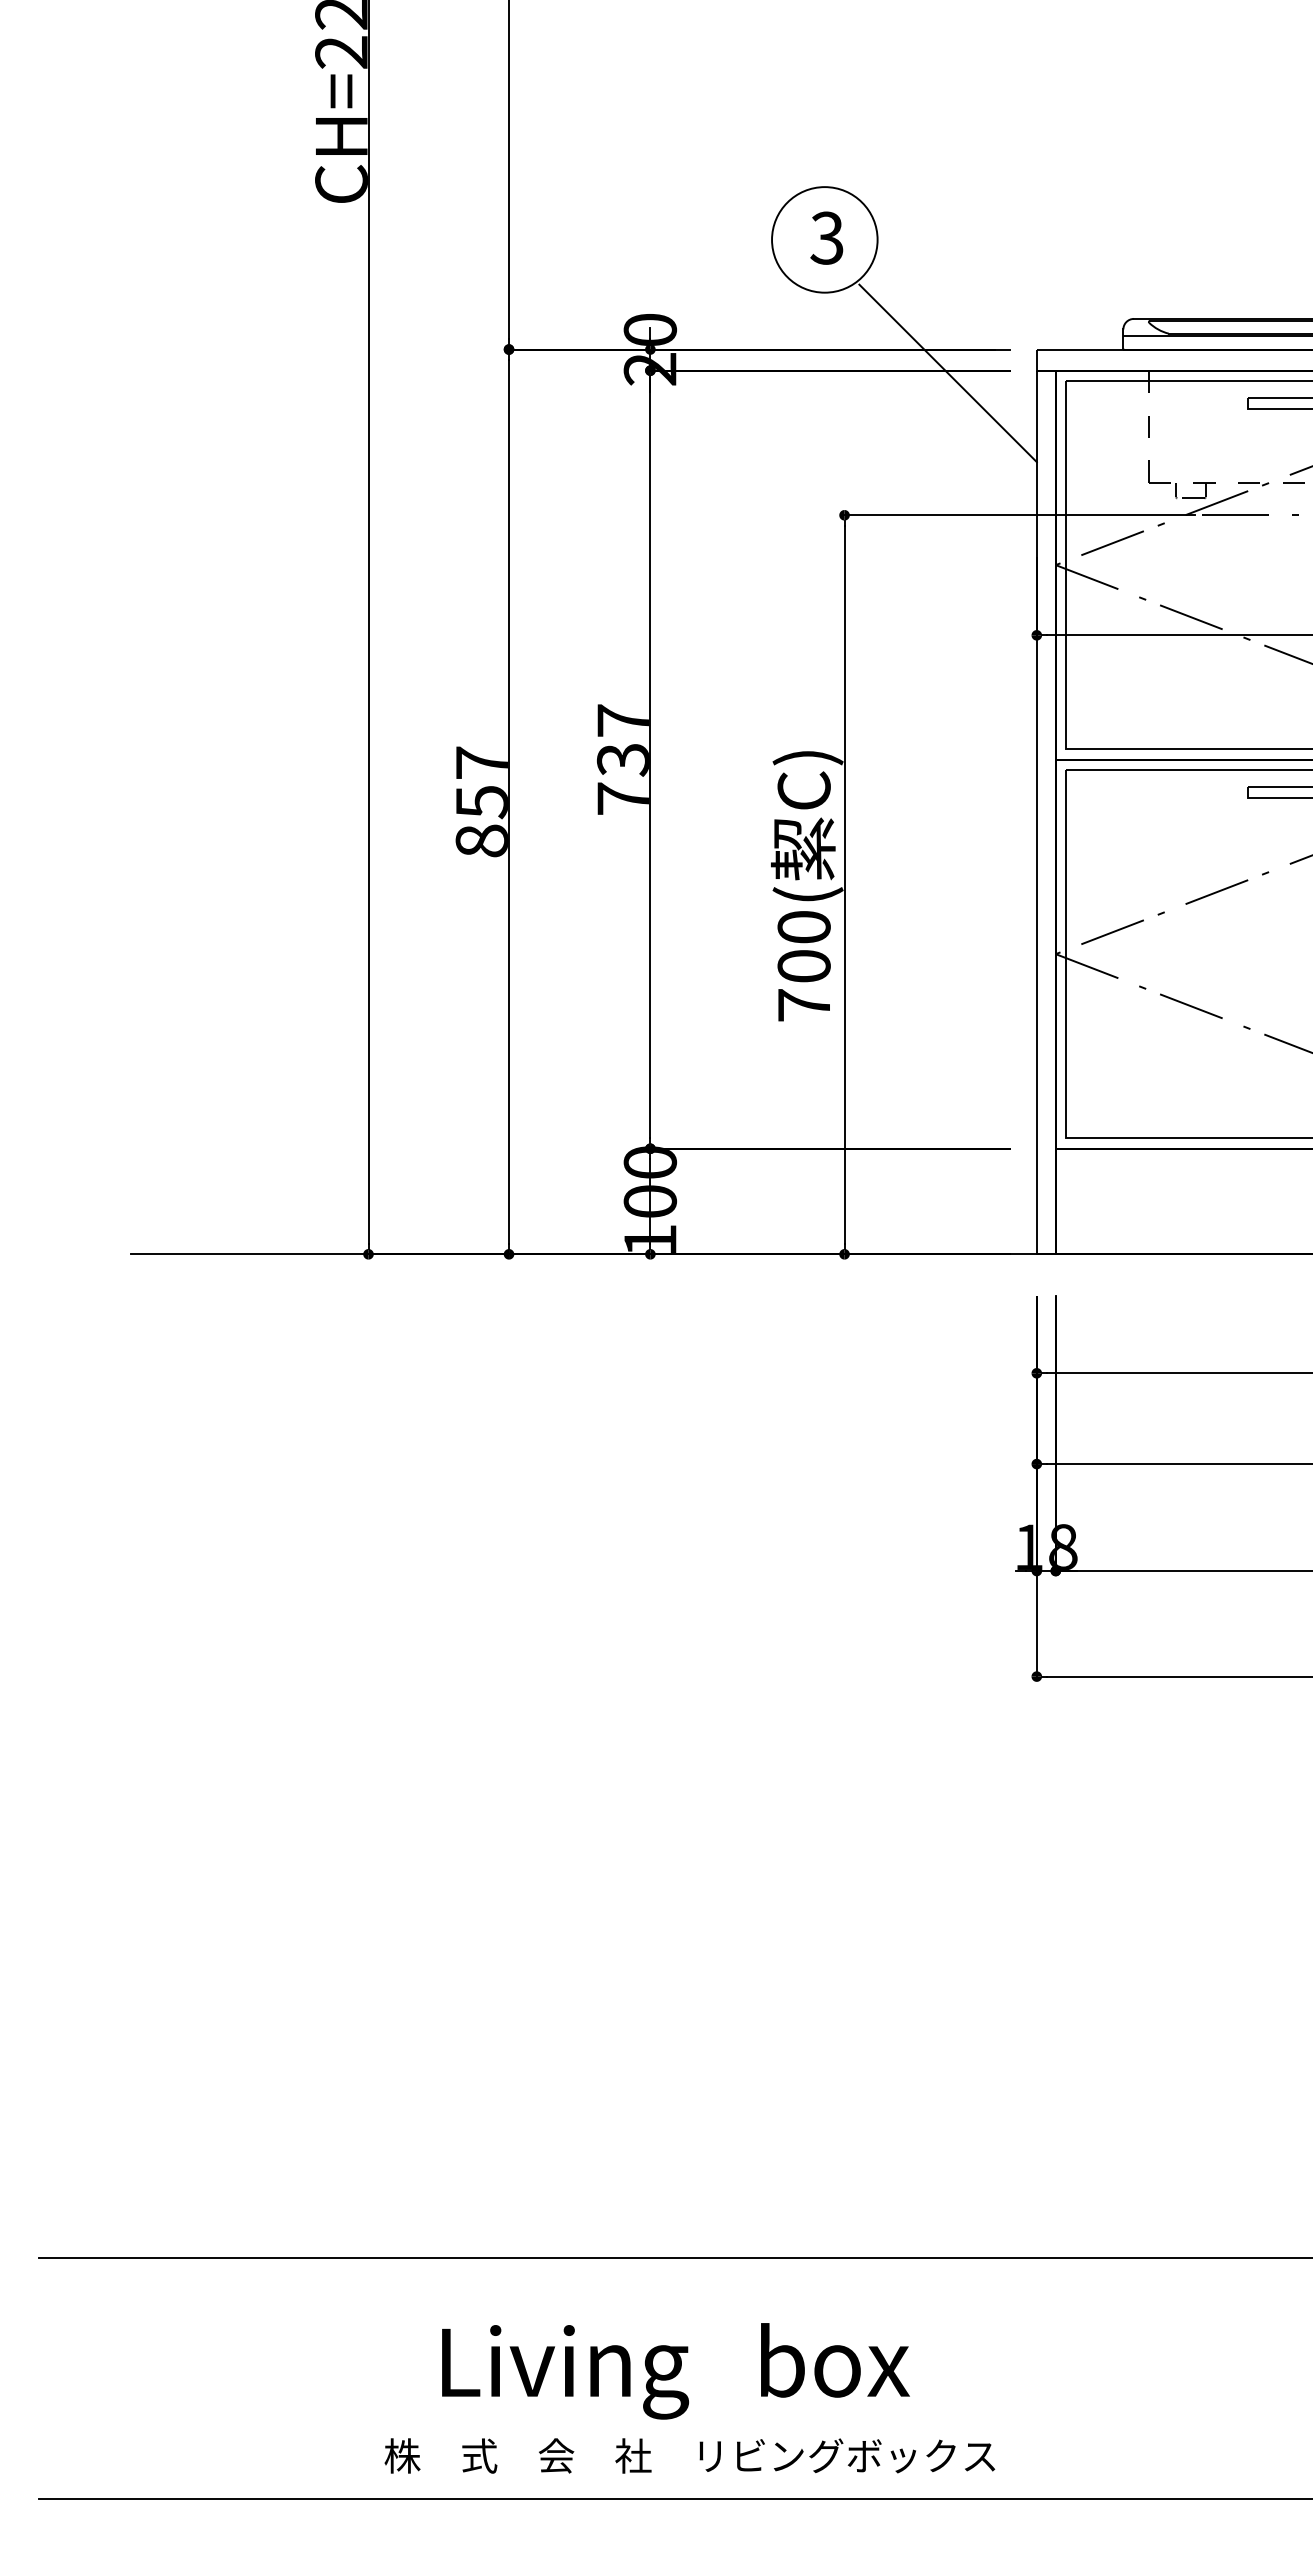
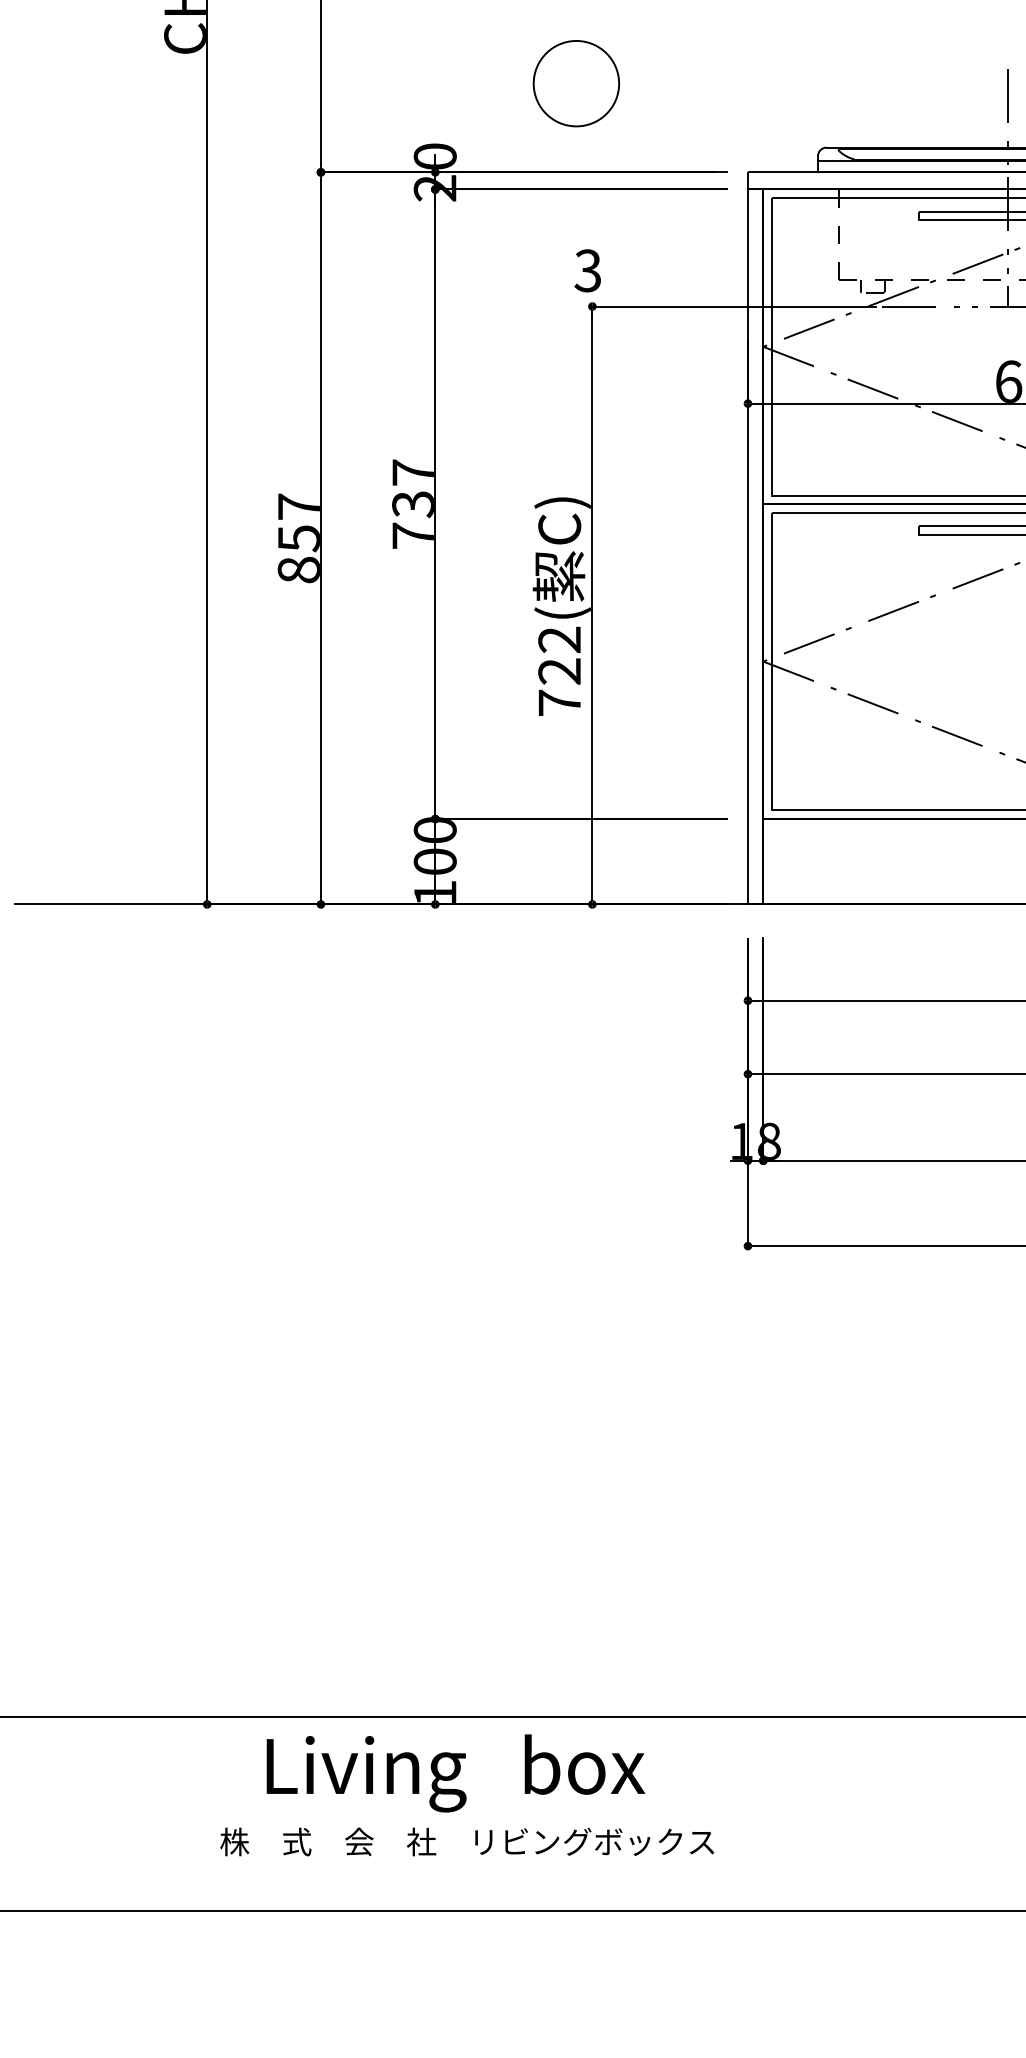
text: (826, 237) -> (587, 270), moved
line: (947, 373) -> (675, 191), removed
text: (803, 946) -> (559, 655), 700( -> 722(
text: (689, 2398) -> (466, 1795), moved

